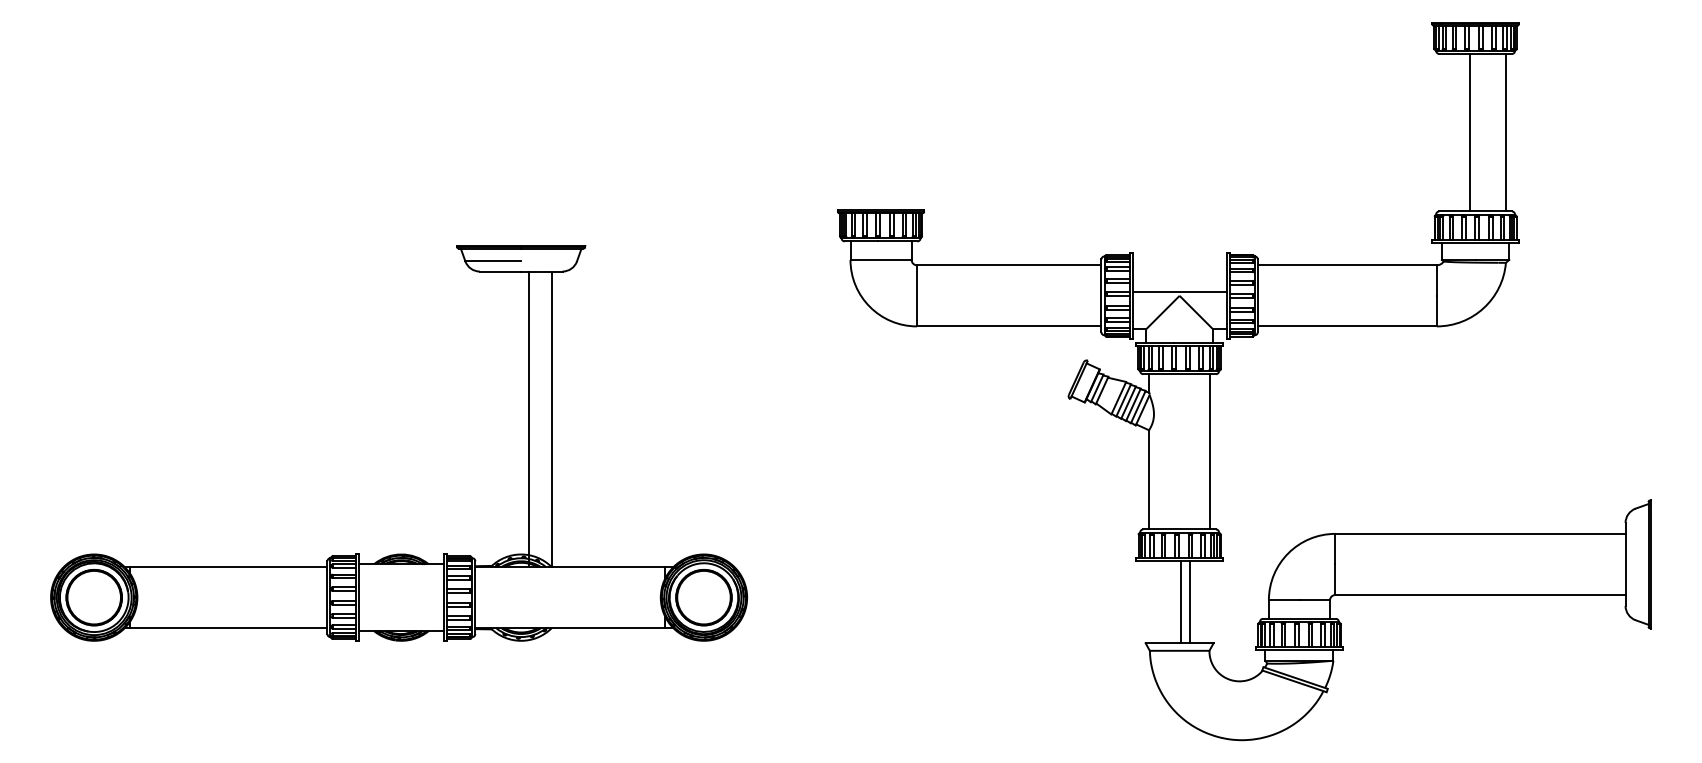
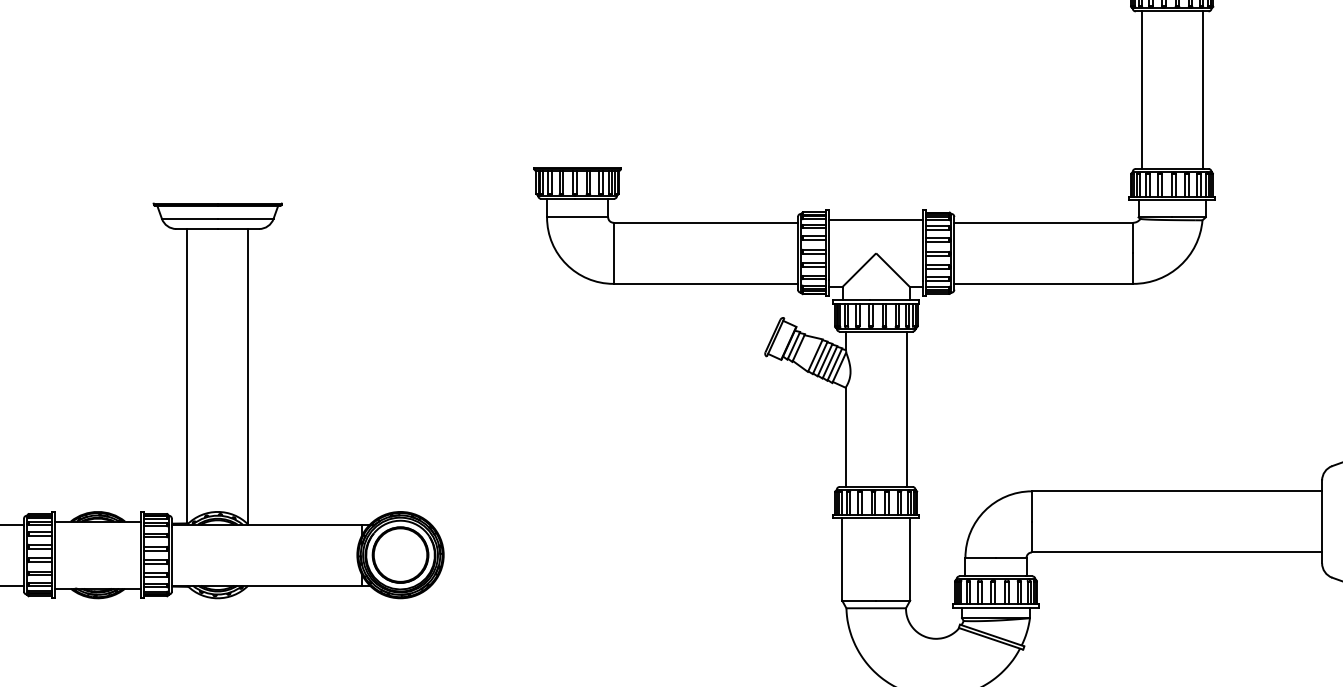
line: (1470, 132) -> (1142, 89), moved
line: (549, 261) -> (246, 218), added
line: (1179, 292) -> (876, 219), moved
line: (528, 418) -> (187, 375), moved
line: (1180, 601) -> (910, 558), moved
line: (1189, 601) -> (842, 558), moved

